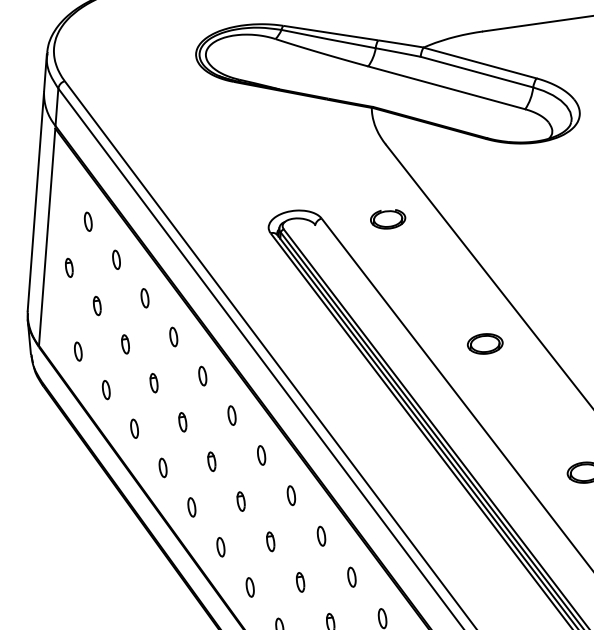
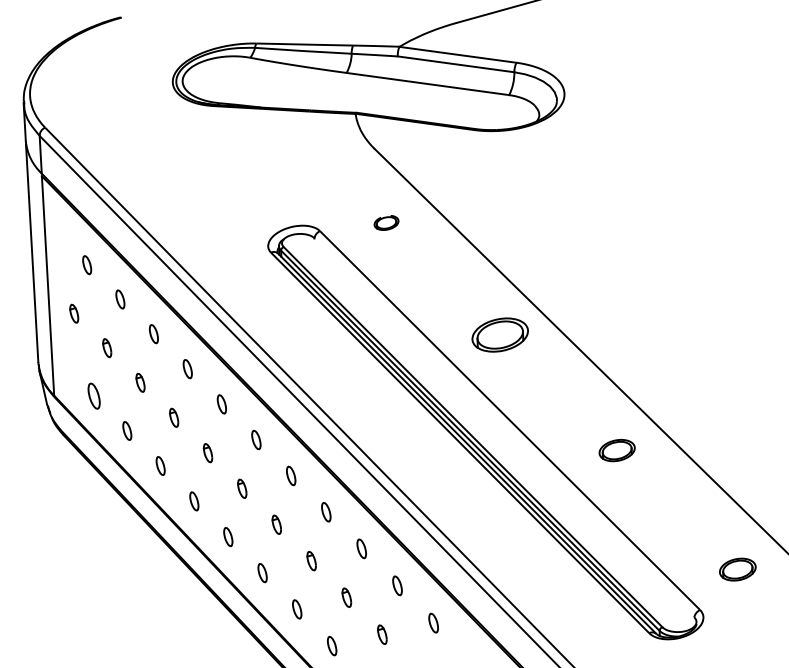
part: (388, 218) -> (386, 222), size x0.7
part: (484, 343) -> (499, 334), size x1.6
part: (78, 351) -> (94, 396), size x1.4

